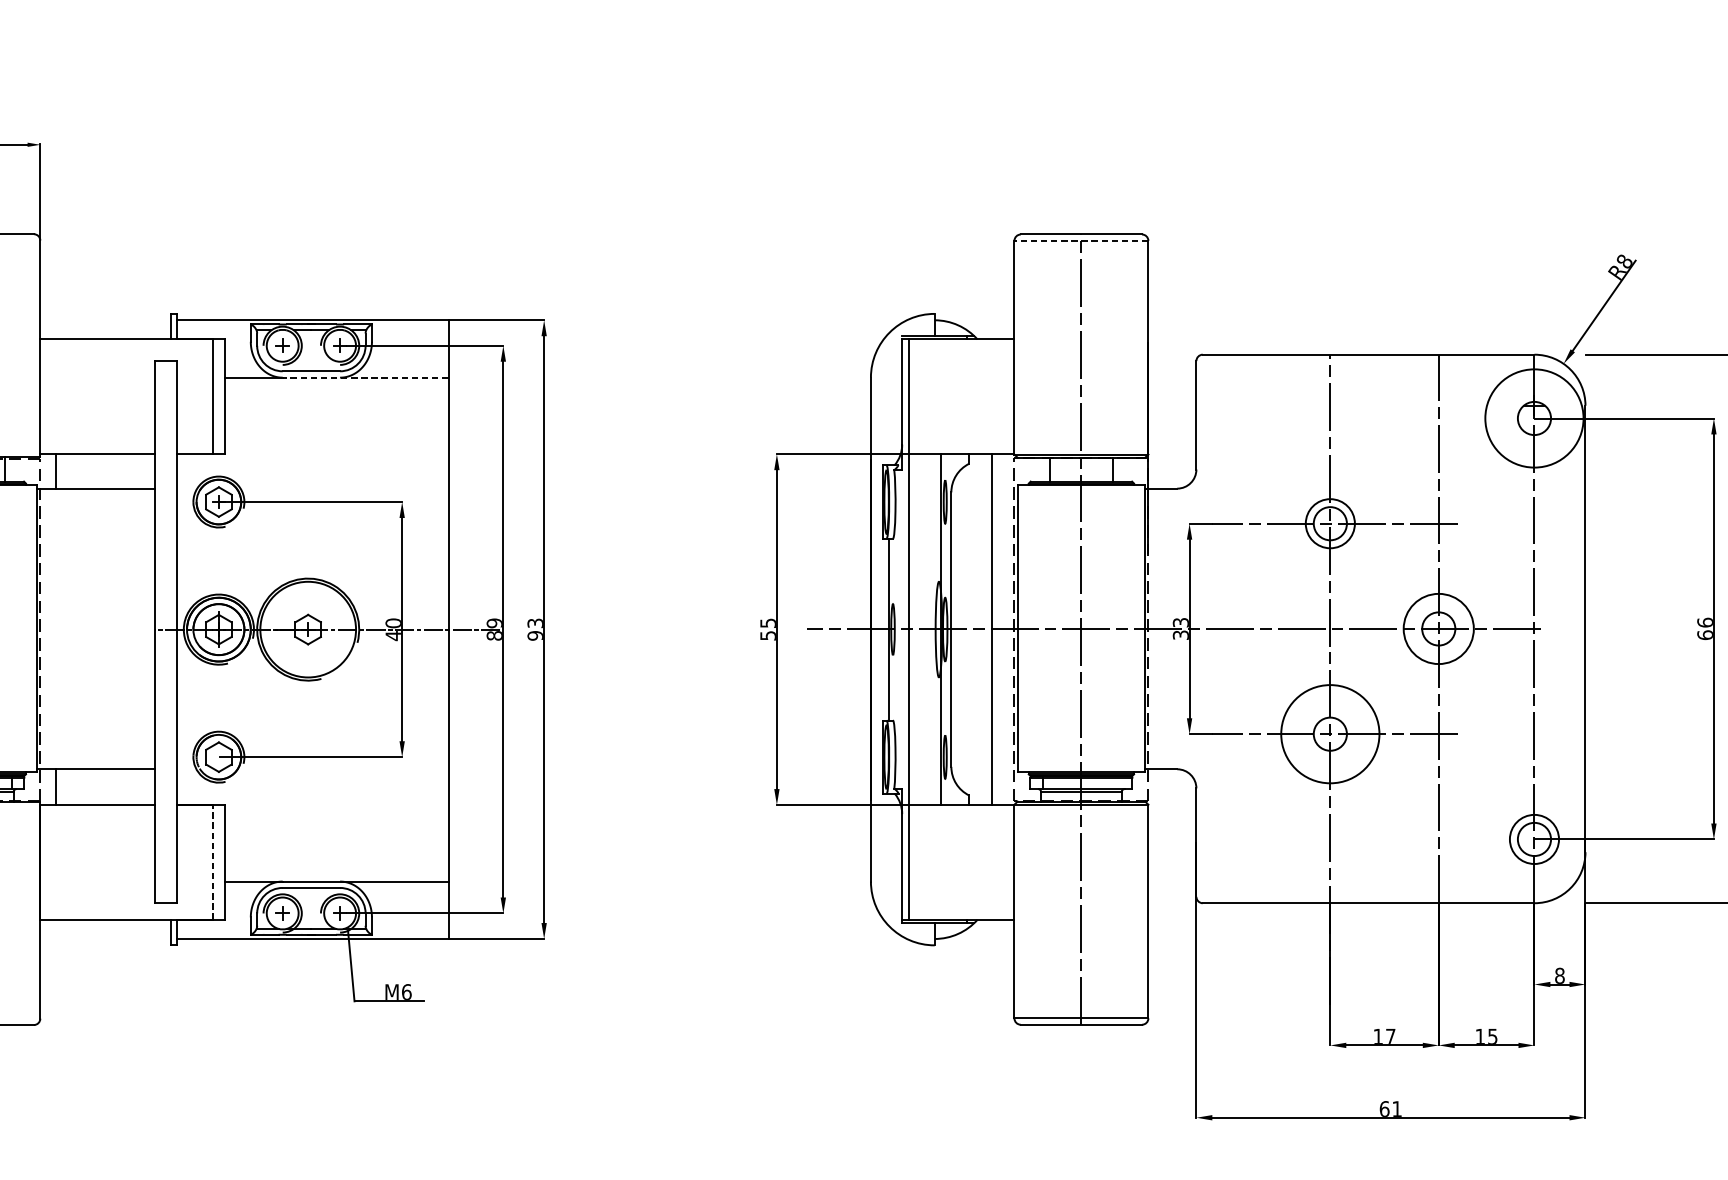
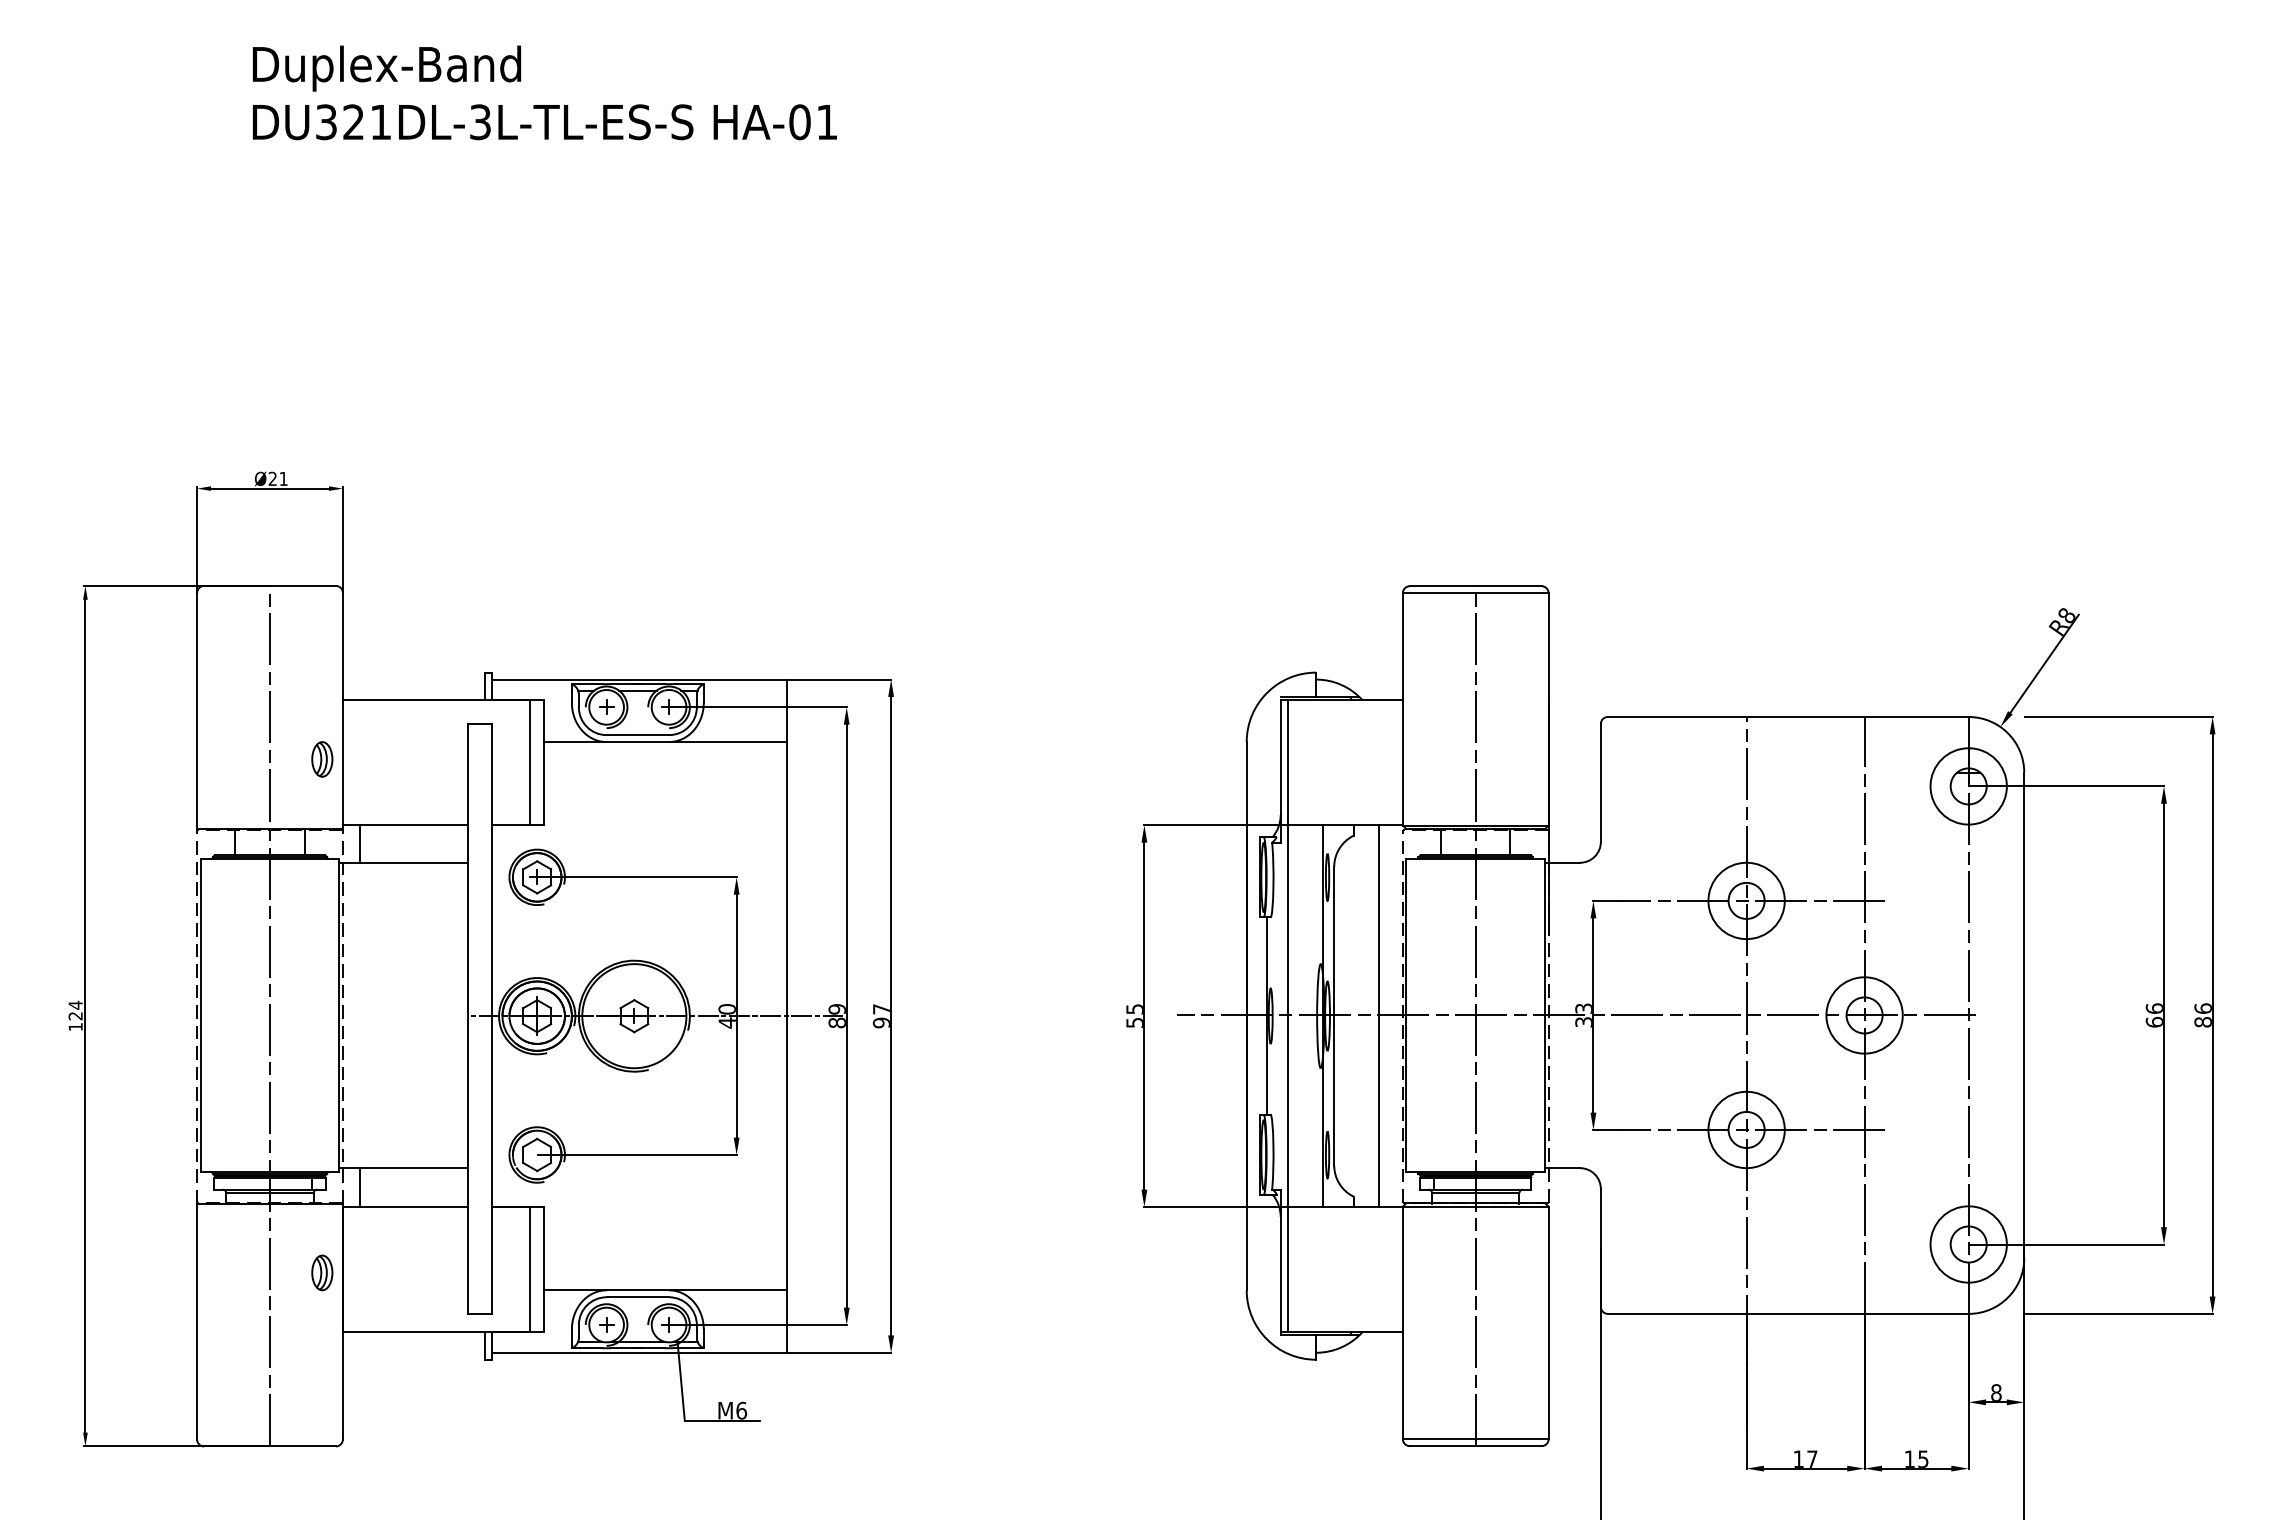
line: (1081, 241) -> (1475, 593), dashed -> solid
line: (365, 378) -> (696, 742), dashed -> solid
part: (21, 393) -> (322, 759), added
circle: (1534, 418) -> (1968, 786), size x0.71
circle: (1330, 523) -> (1746, 900), size x1.43
text: (534, 623) -> (880, 1009), 93 -> 97
circle: (1330, 733) -> (1746, 1129), size x0.71
circle: (1534, 839) -> (1968, 1244), size x1.43
line: (212, 861) -> (530, 1268), dashed -> solid
part: (21, 865) -> (322, 1272), added

